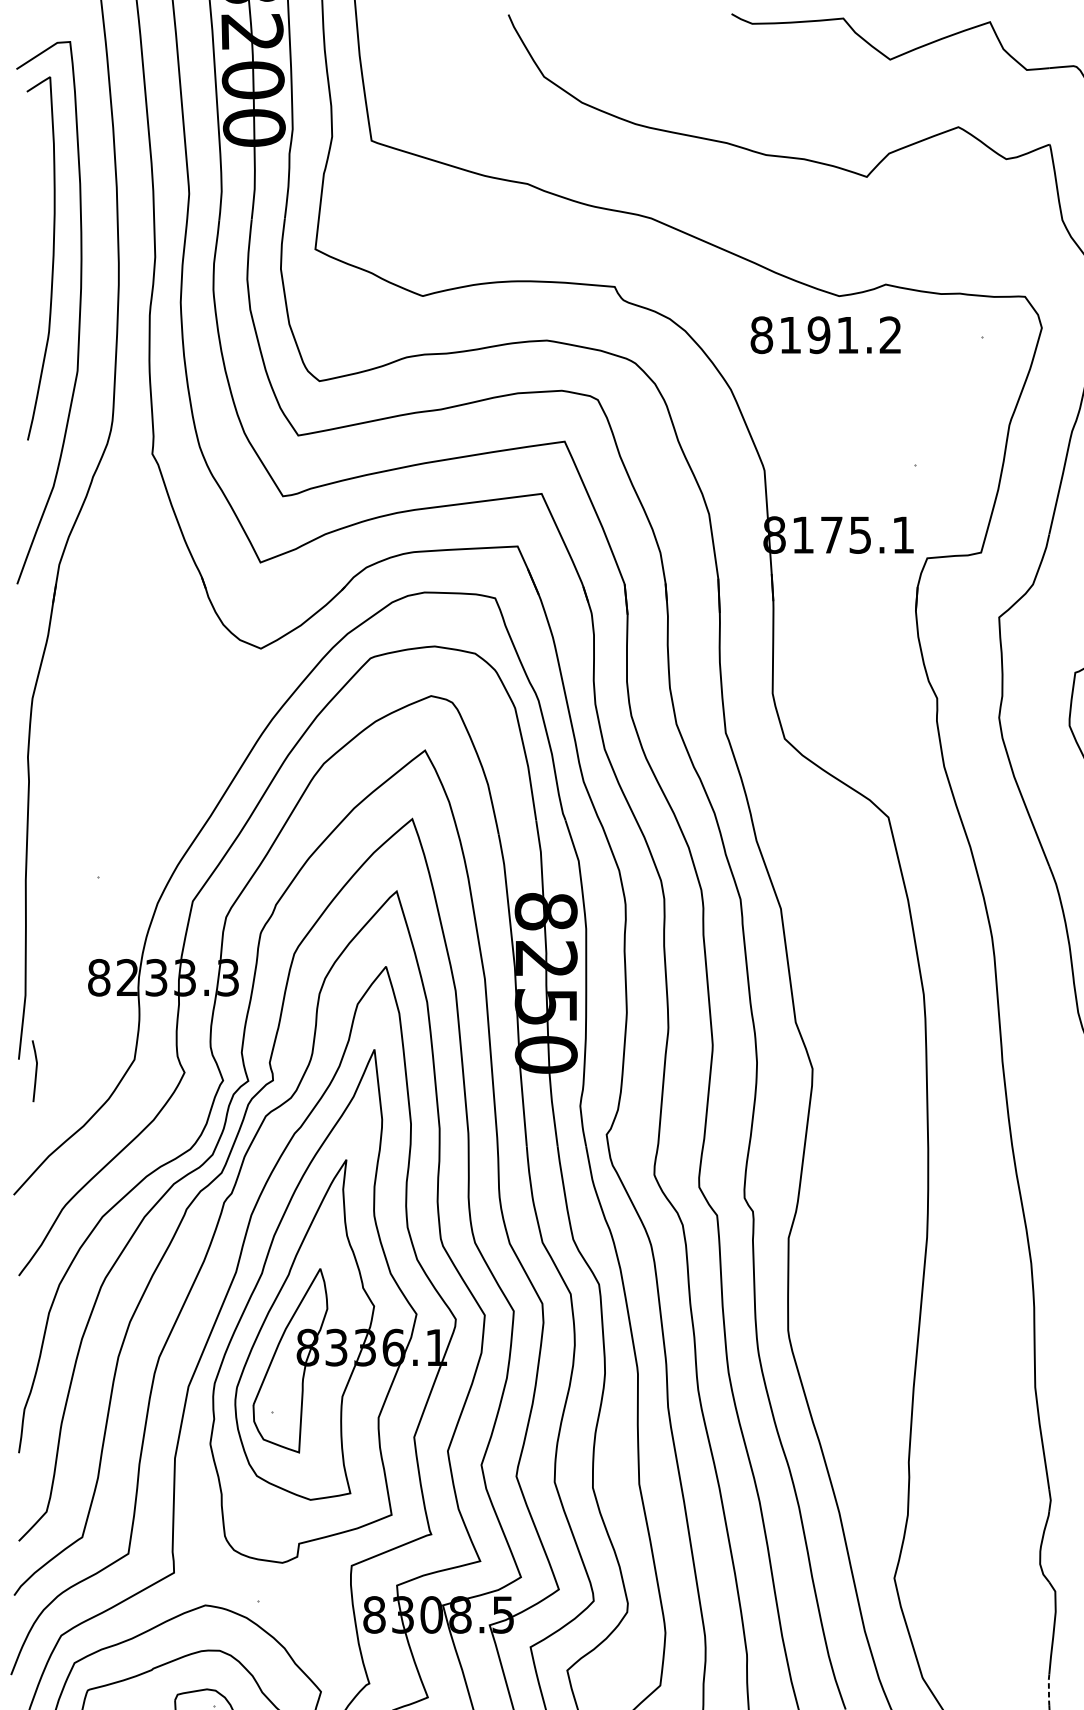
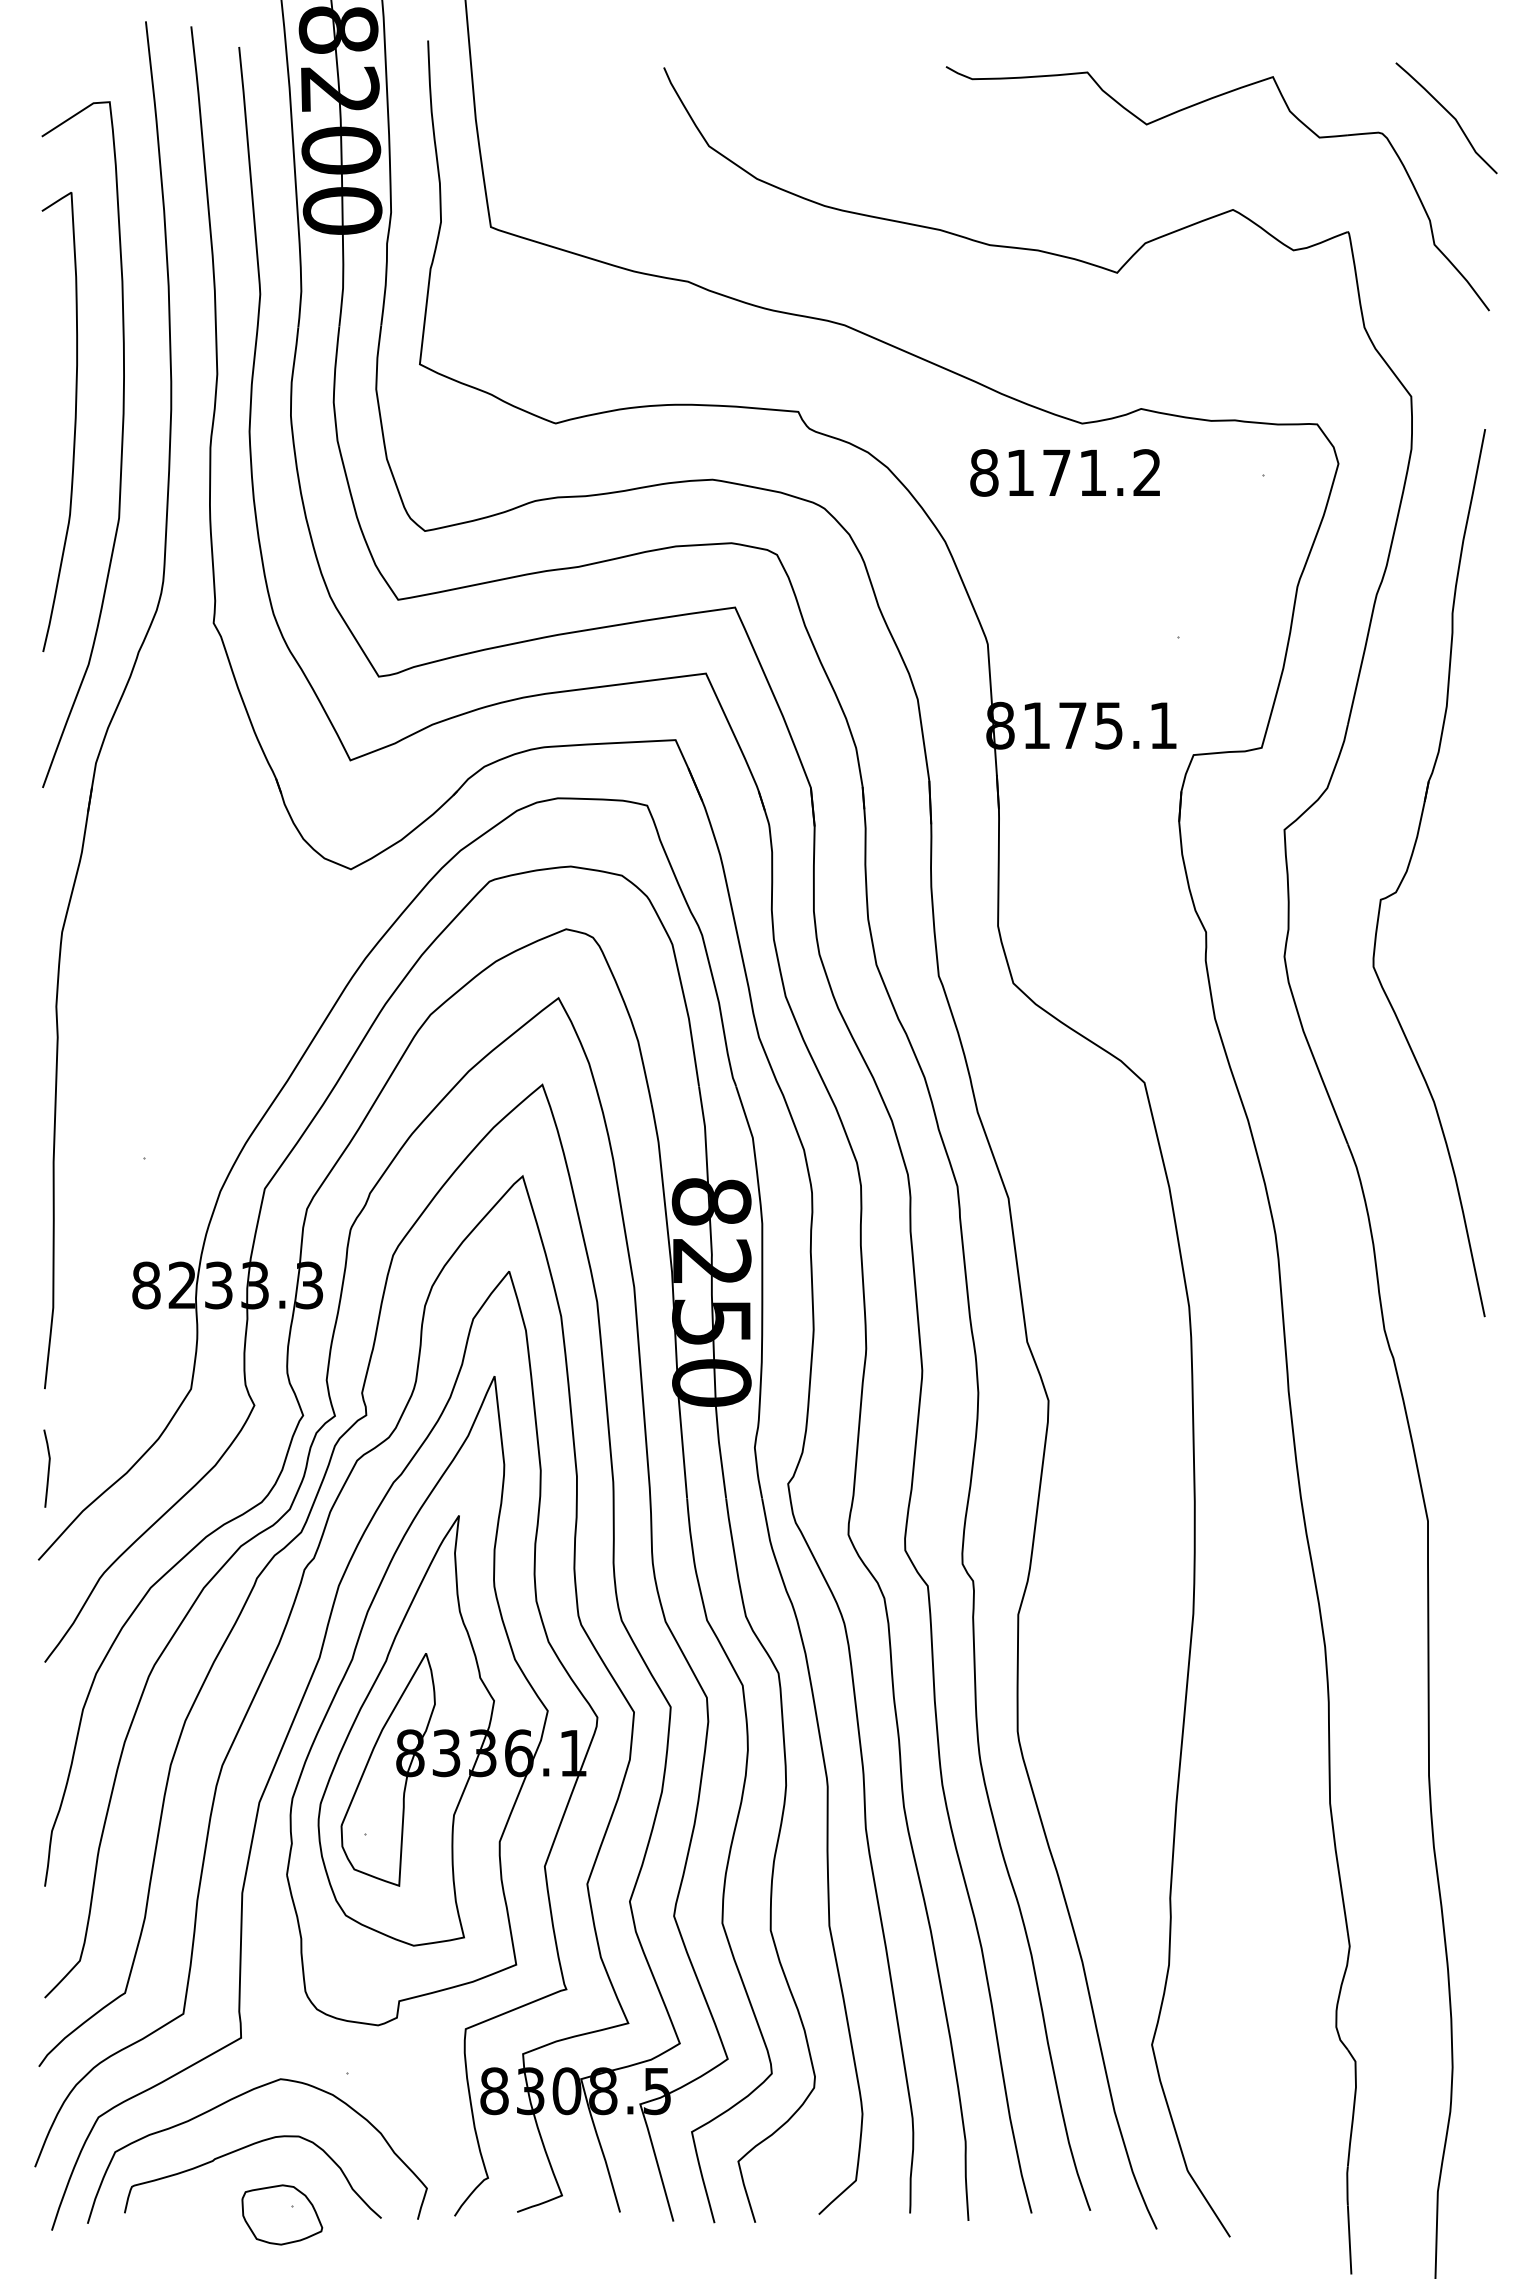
curve: (52, 258) -> (74, 422), moved
text: (818, 334) -> (1056, 472), 8191.2 -> 8171.2
line: (35, 1071) -> (48, 1468), moved
line: (1049, 1689) -> (1347, 2185), dashed -> solid

